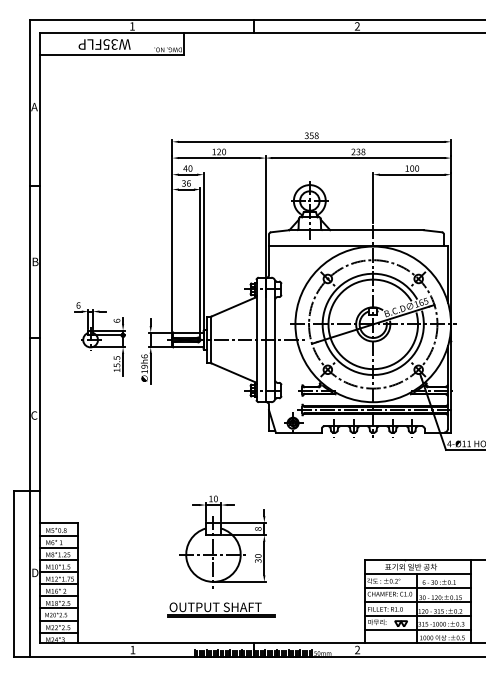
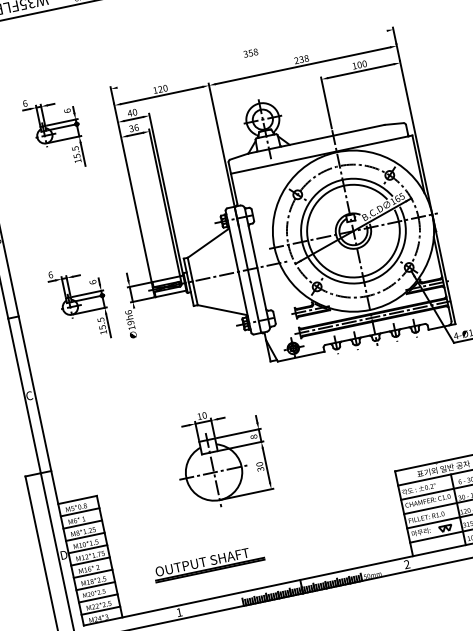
line: (311, 141) -> (251, 58), removed
part: (109, 172) -> (53, 133), added
line: (150, 368) -> (137, 323), removed
part: (222, 541) -> (220, 457), moved
part: (221, 609) -> (208, 563), moved

